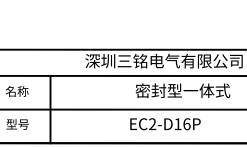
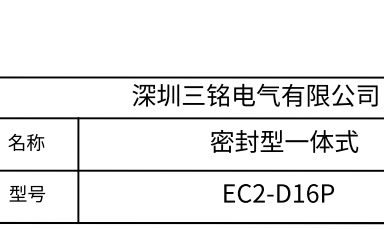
text: (165, 124) -> (279, 193), moved

